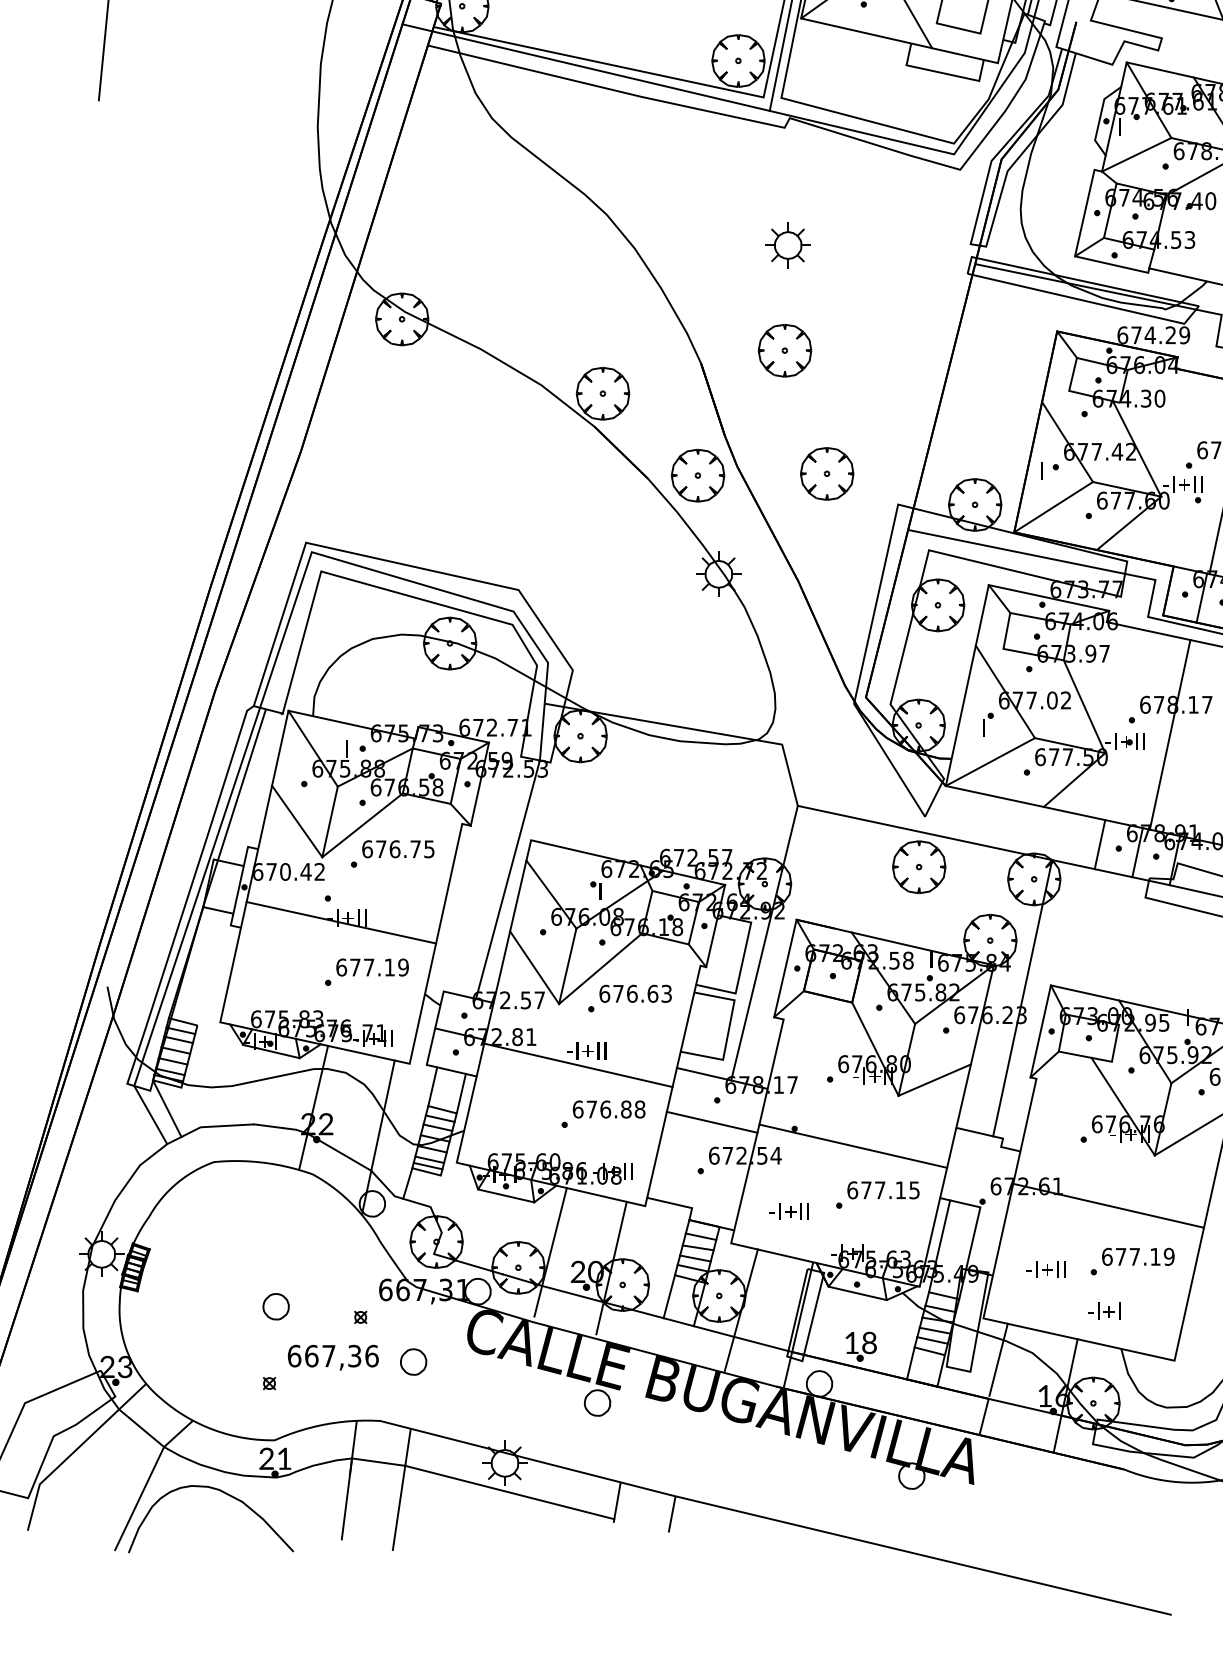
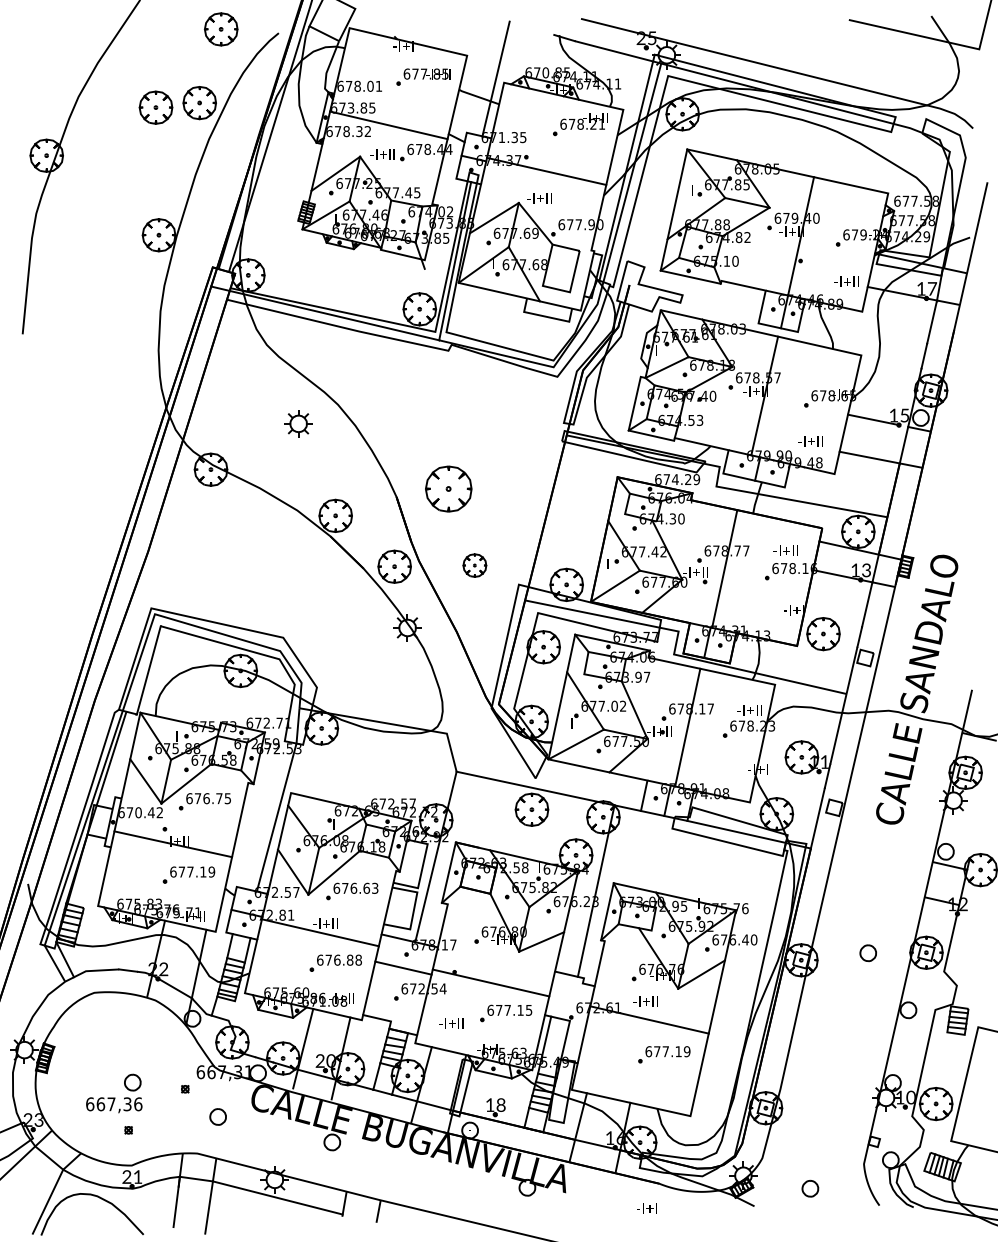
part: (787, 244) -> (298, 423), moved
part: (784, 351) -> (448, 489), size x1.4
part: (826, 473) -> (474, 565), size x0.7
text: (1045, 1269) -> (645, 1001), moved
text: (1103, 1311) -> (646, 1208), moved
text: (333, 1358) -> (114, 1105), moved

